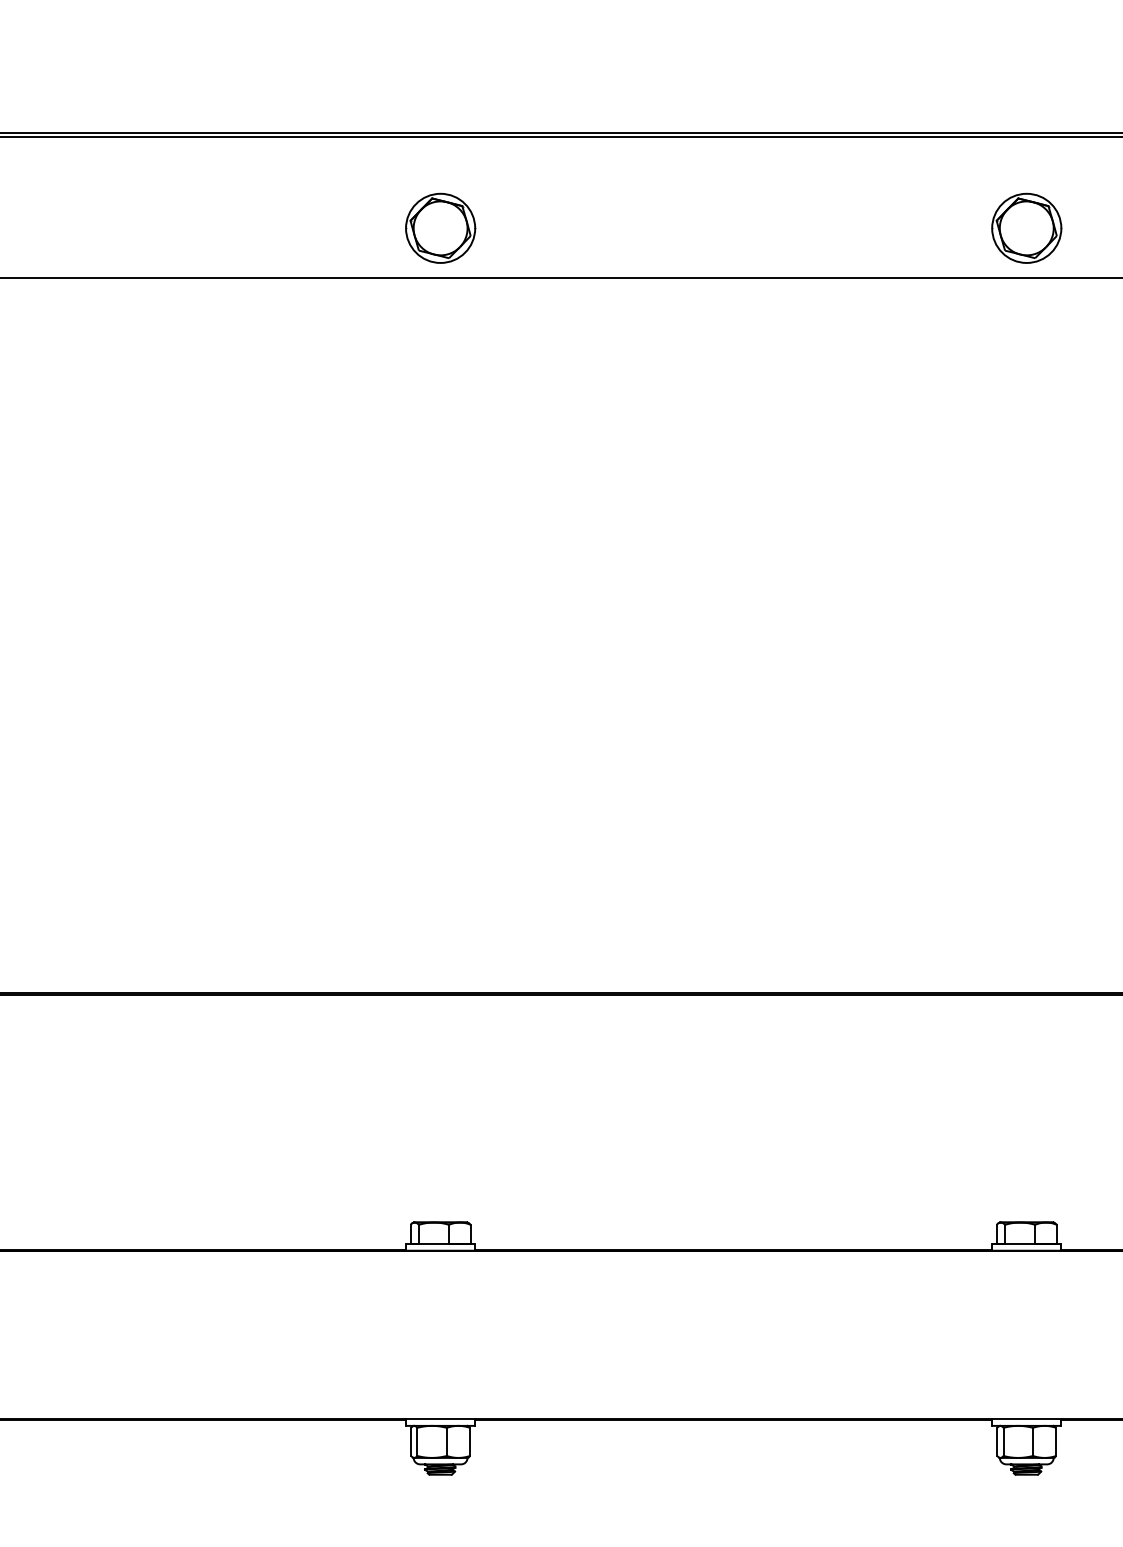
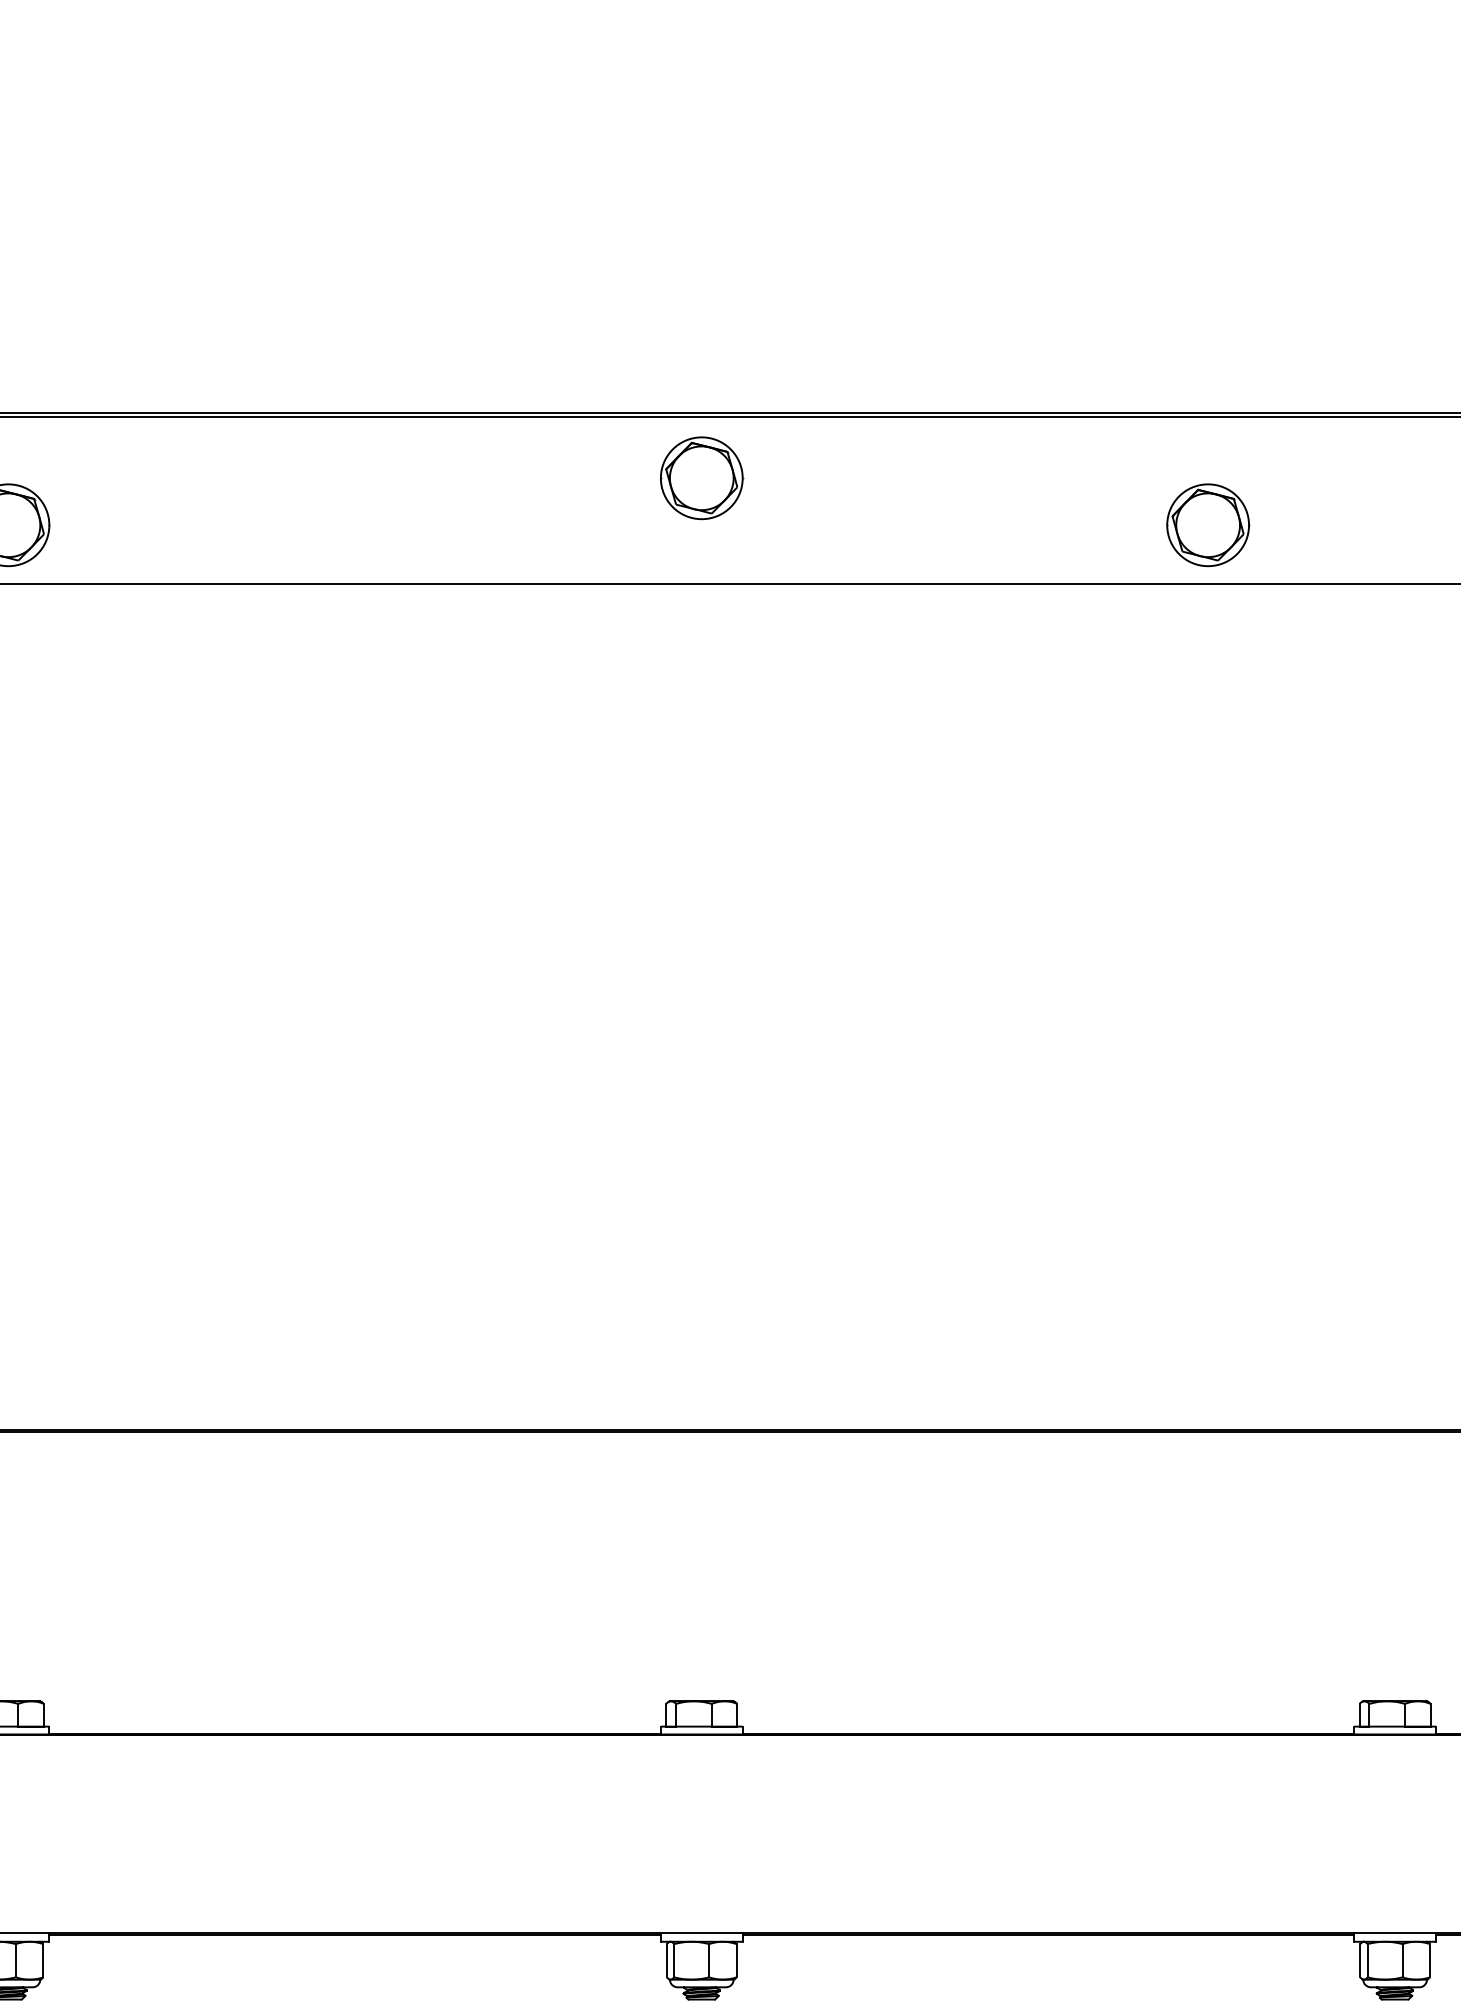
part: (441, 228) -> (702, 478), moved
part: (1027, 228) -> (1208, 525), moved

